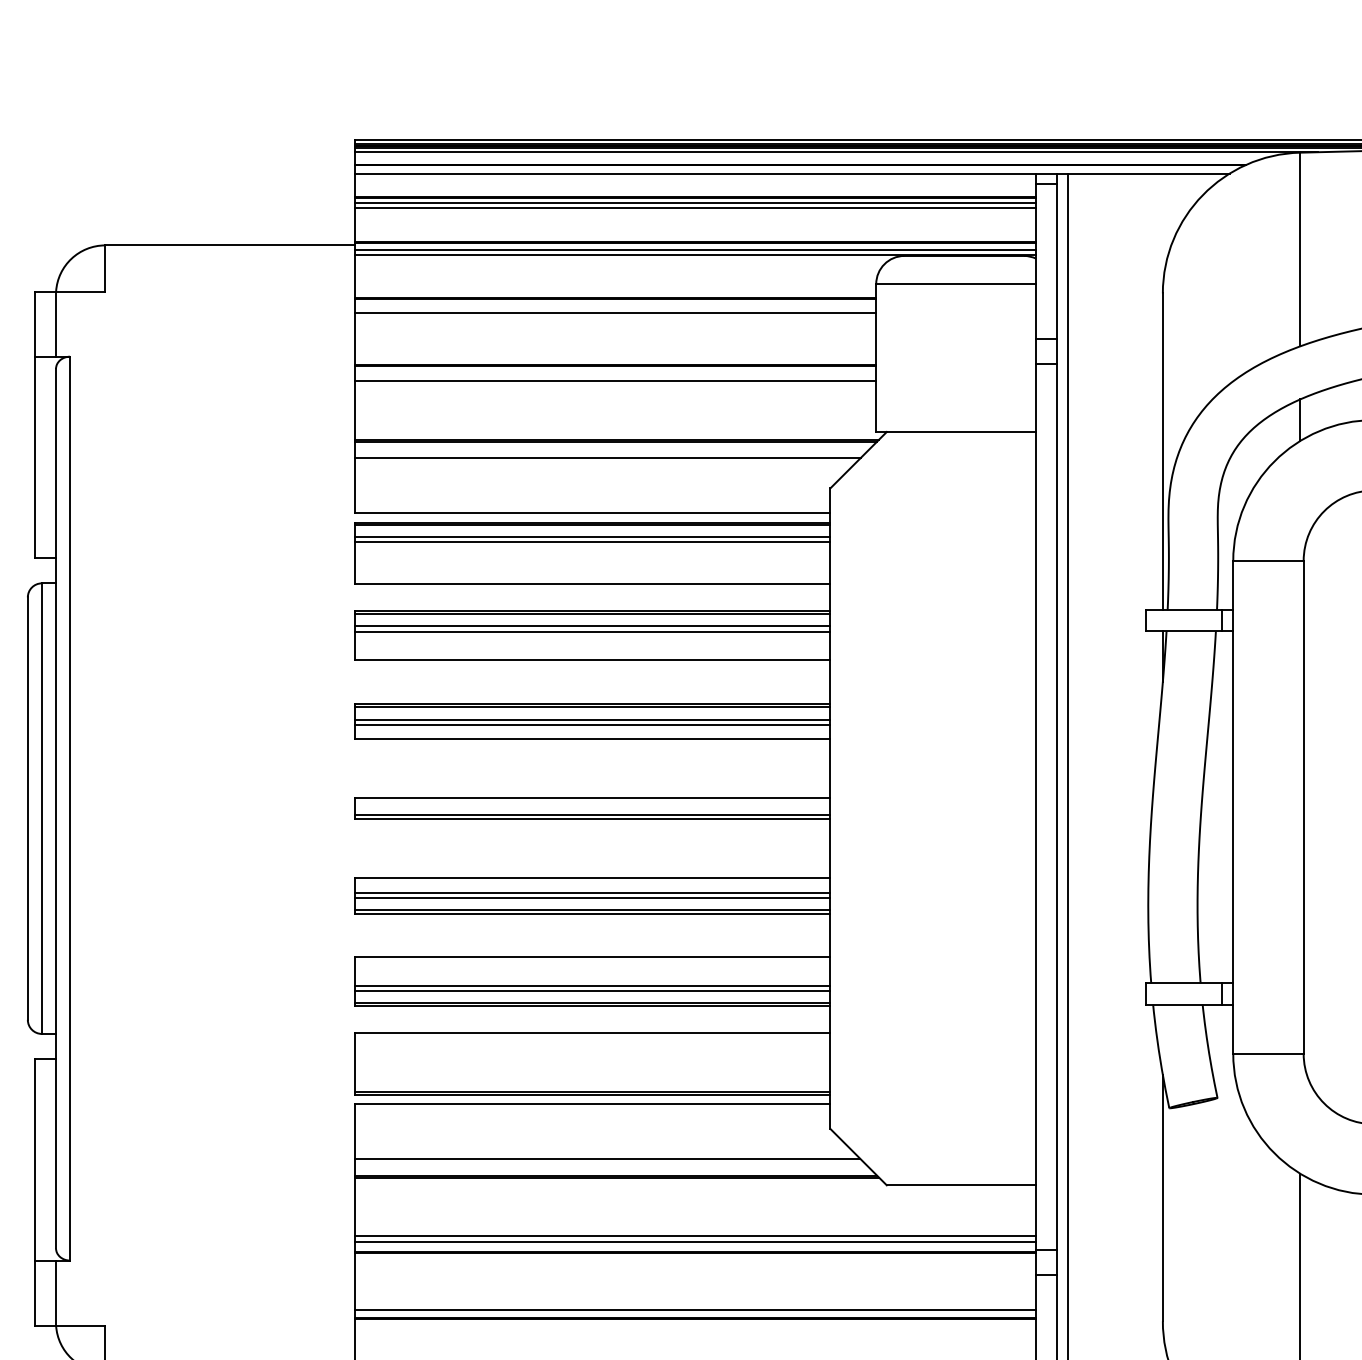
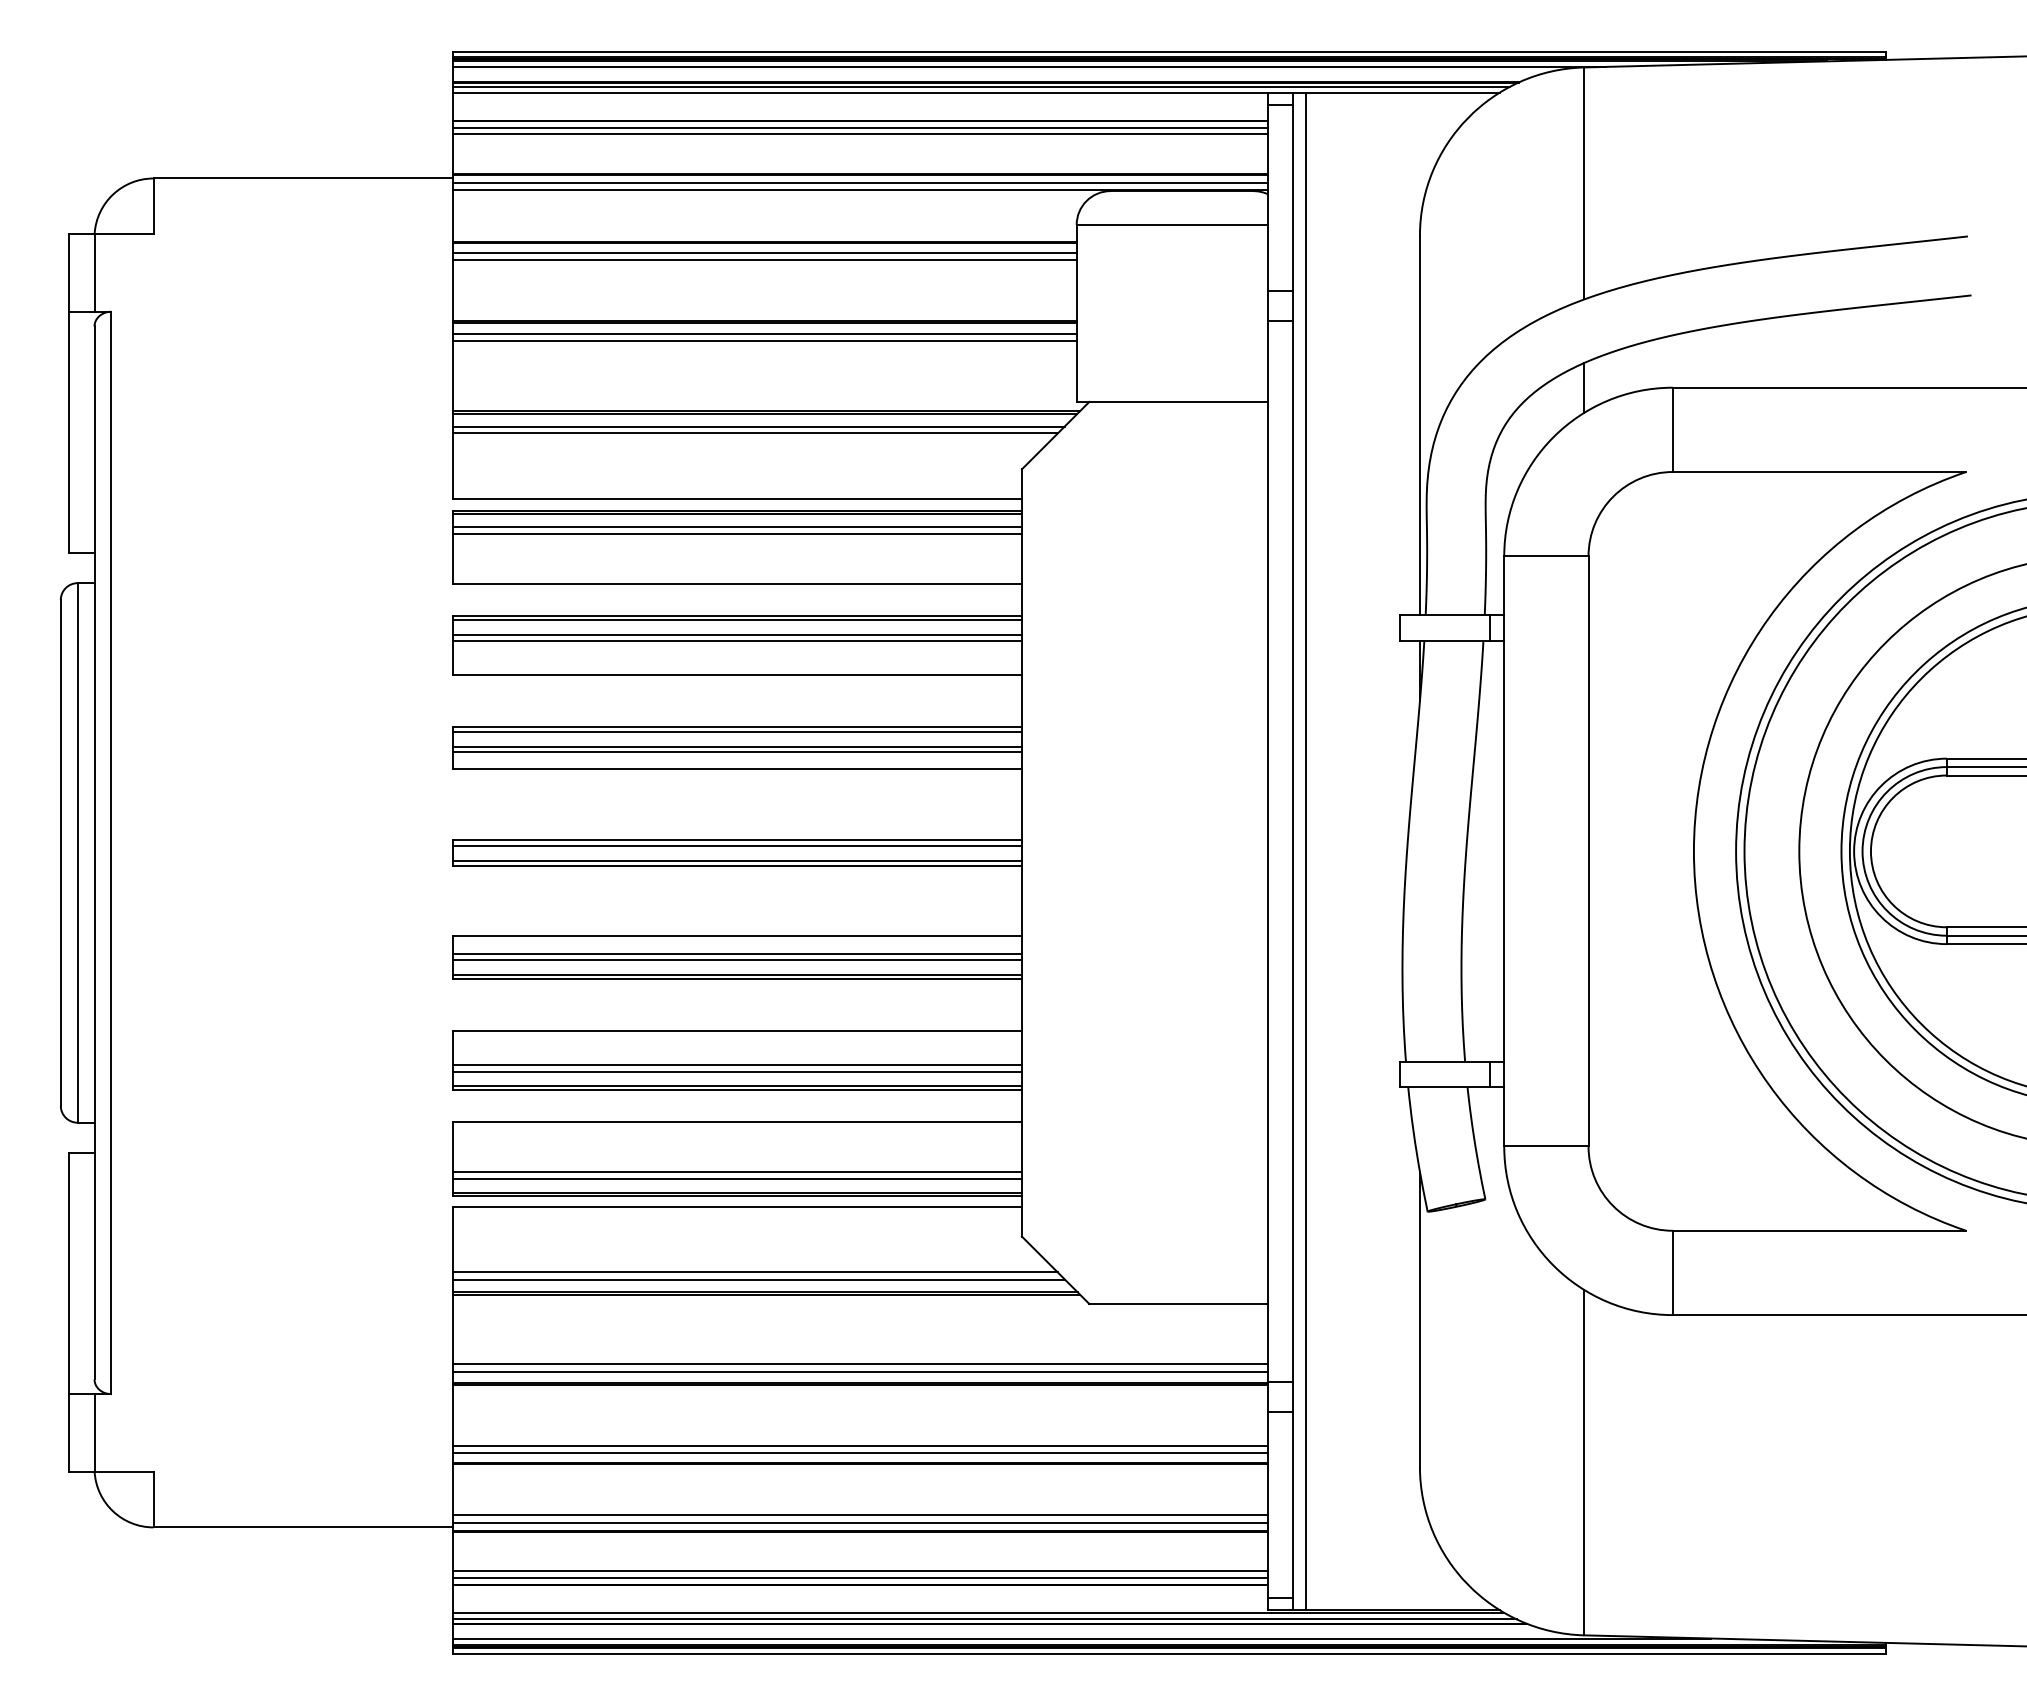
line: (796, 168) -> (981, 86), added
line: (615, 307) -> (764, 252), added
line: (615, 375) -> (764, 334), added
line: (610, 452) -> (758, 426), added
line: (592, 802) -> (736, 845), added
line: (592, 1074) -> (736, 1171), added
line: (592, 1080) -> (736, 1178), added
line: (610, 1164) -> (758, 1279), added
line: (695, 1303) -> (860, 1445), added

